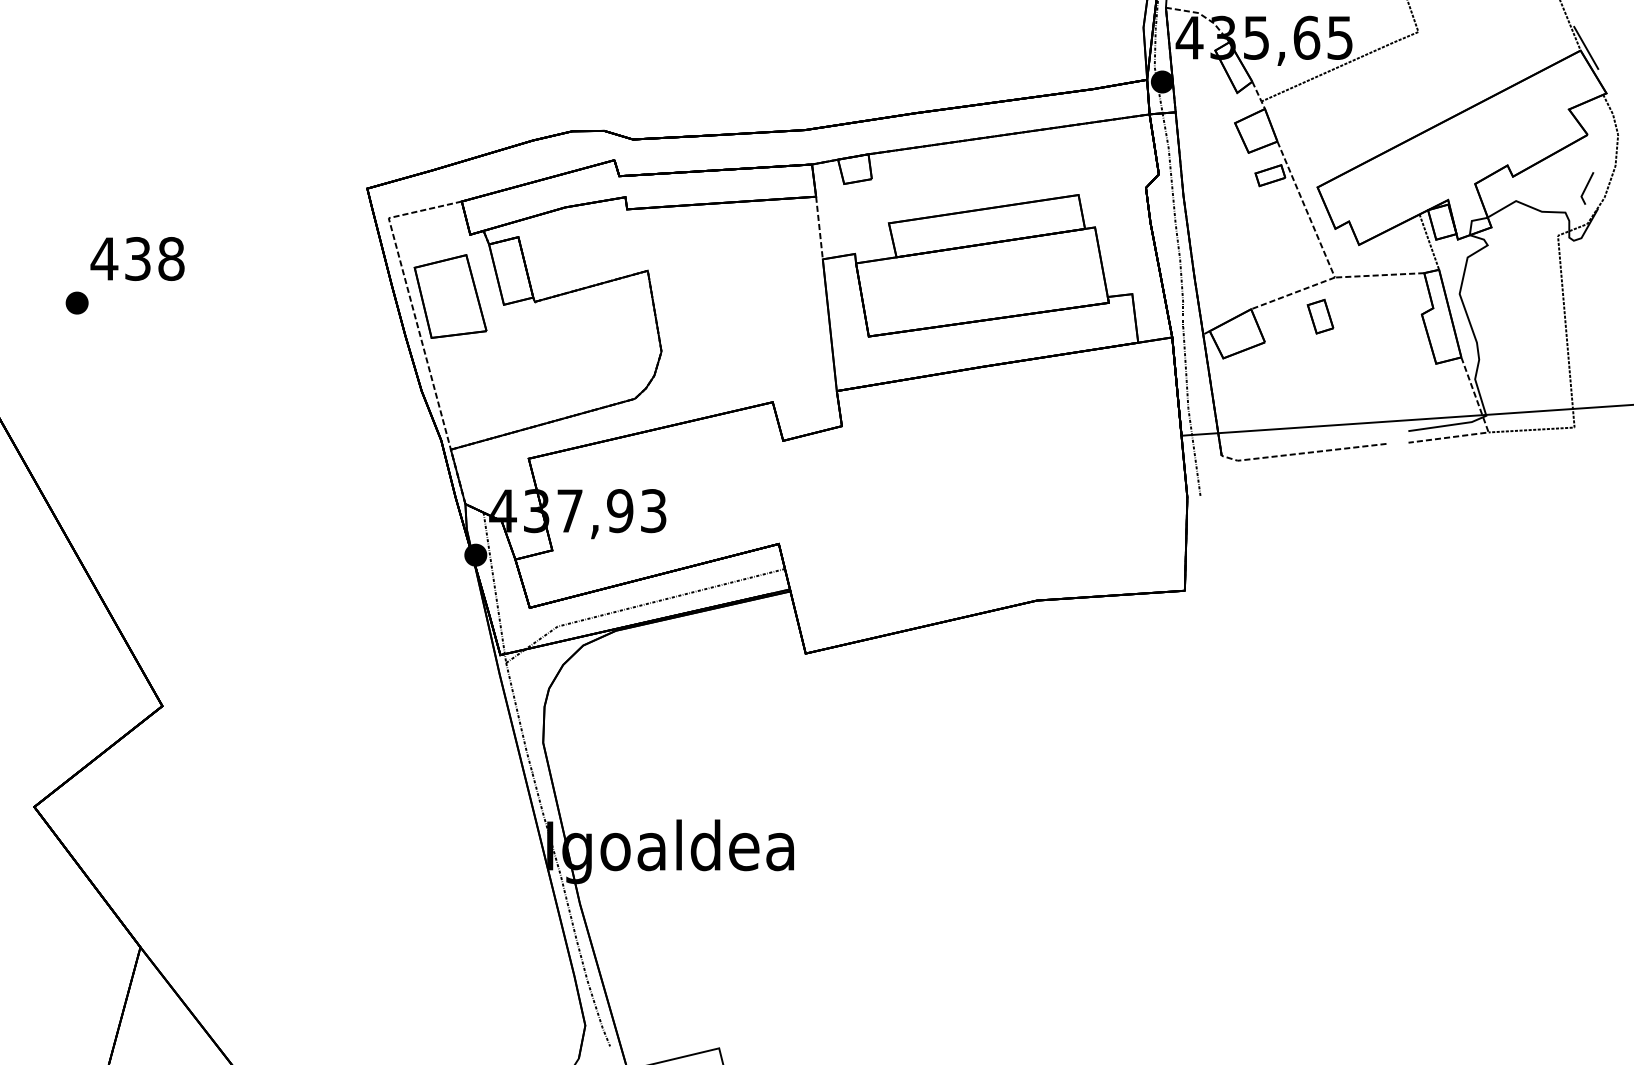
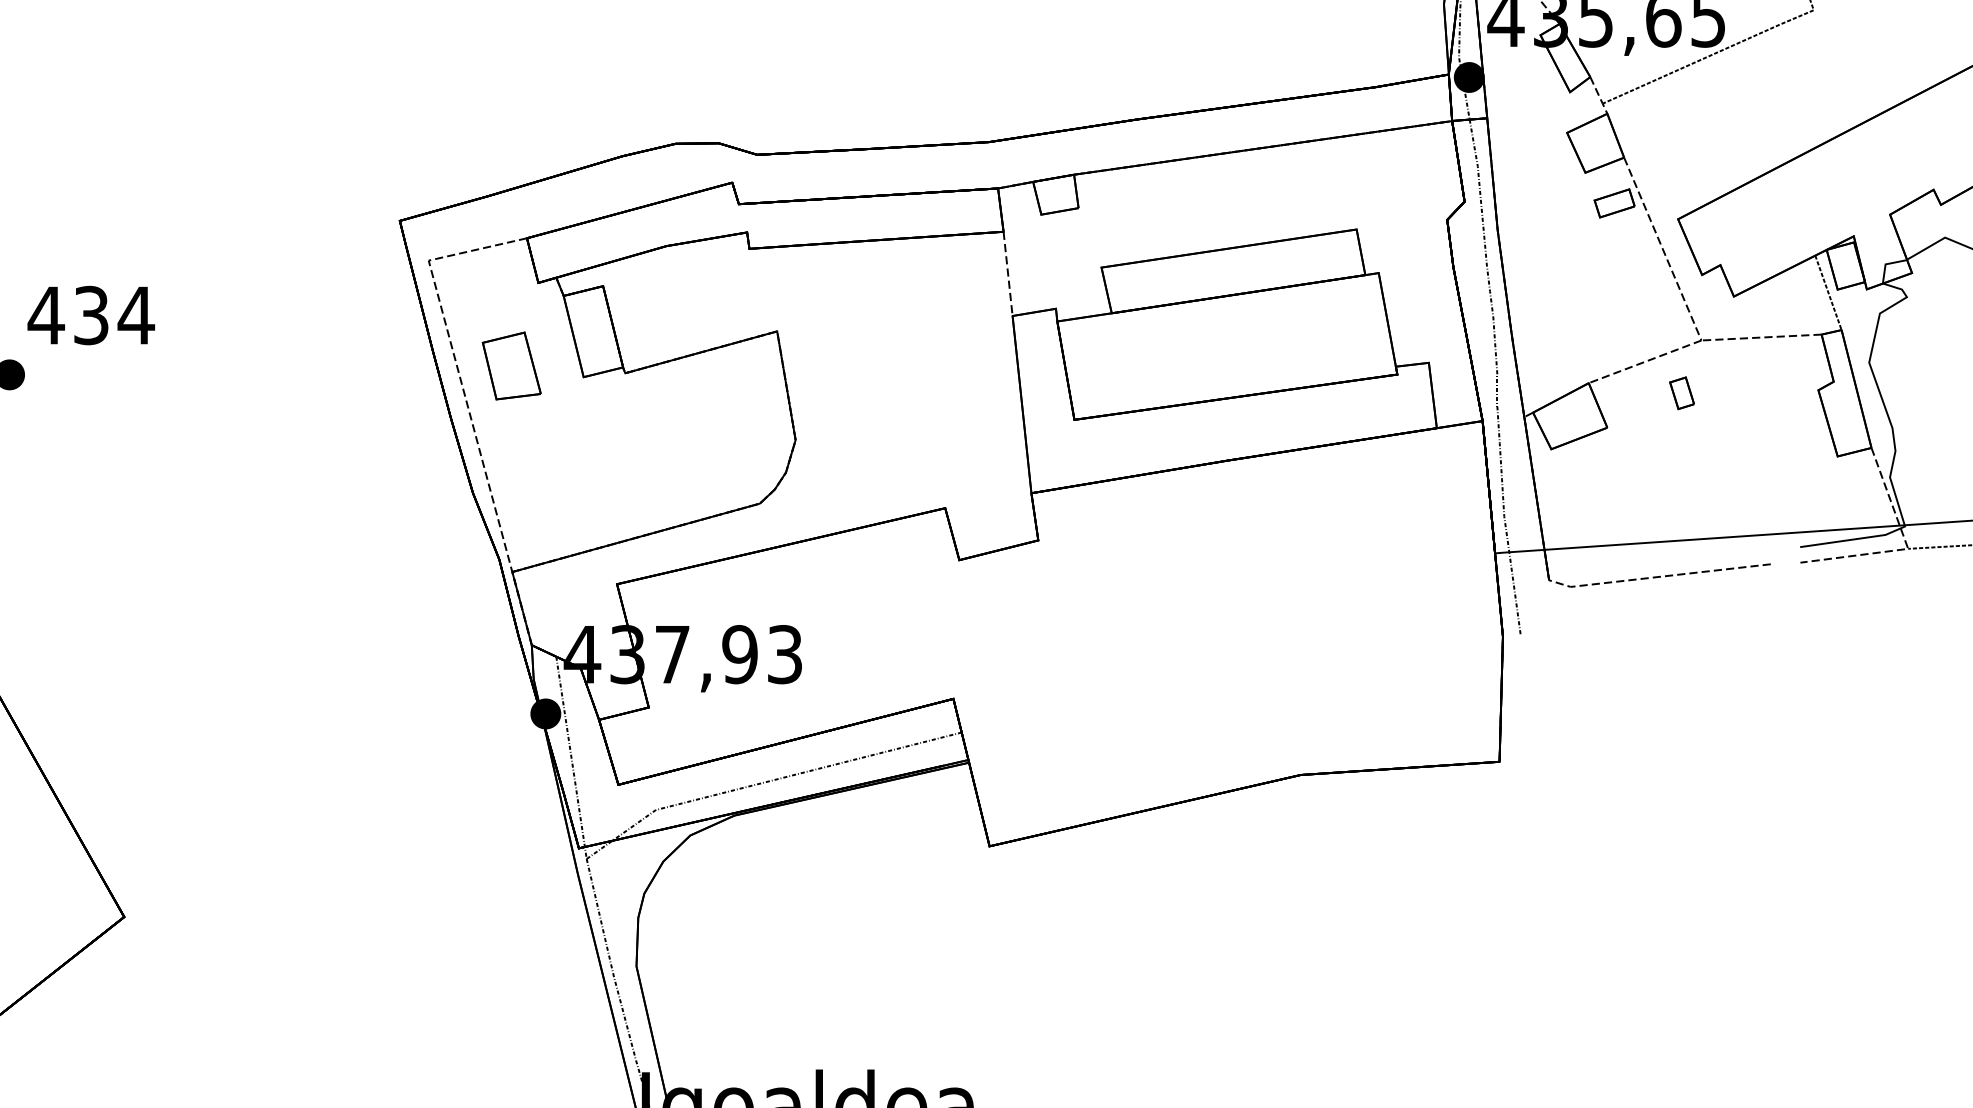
text: (171, 259) -> (136, 316), 438 -> 434
part: (450, 296) -> (511, 365), size x0.6
part: (1320, 316) -> (1682, 392), size x0.7

